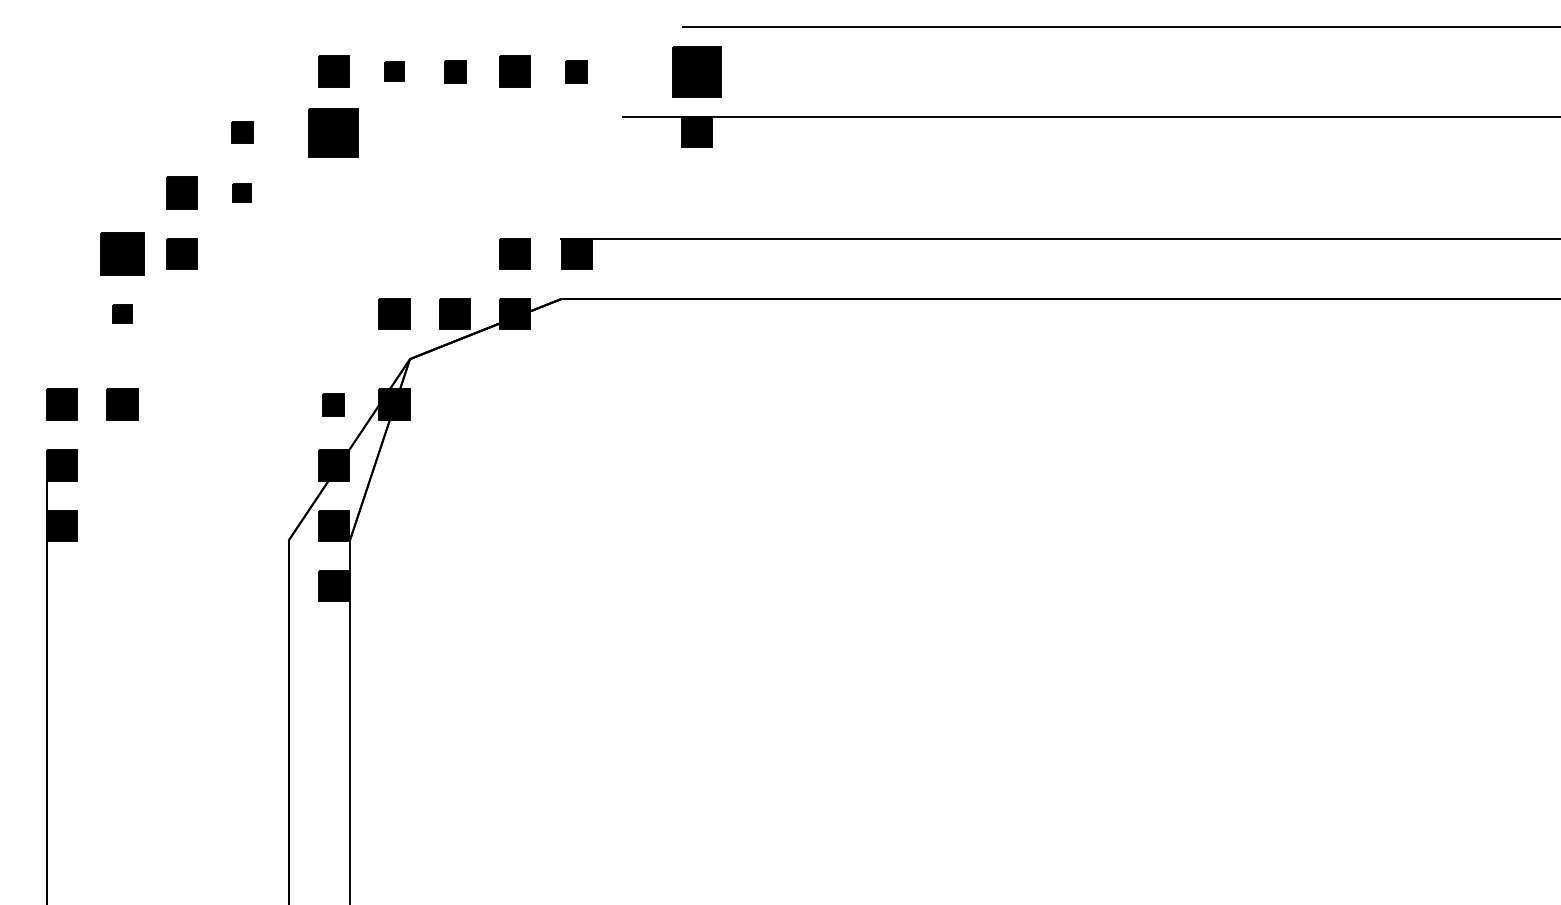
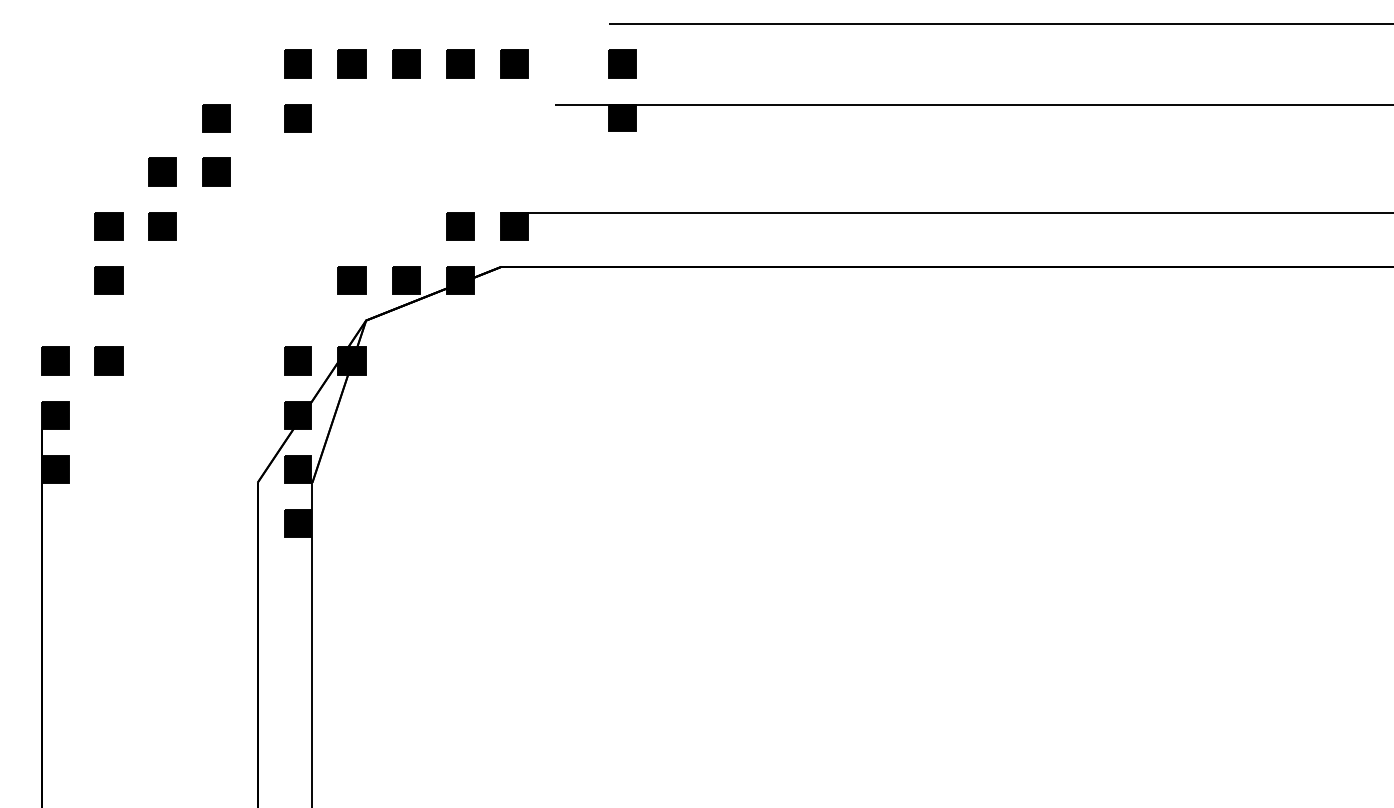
part: (394, 71) -> (352, 63), size x1.67
part: (454, 71) -> (405, 63), size x1.43
part: (576, 71) -> (514, 63), size x1.43
part: (696, 71) -> (621, 63), size x0.62
part: (241, 131) -> (215, 117), size x1.43
part: (333, 131) -> (297, 117), size x0.62
part: (241, 192) -> (215, 171), size x1.67
part: (122, 253) -> (109, 226), size x0.71
part: (122, 313) -> (109, 279), size x1.67
part: (333, 404) -> (297, 361), size x1.43

